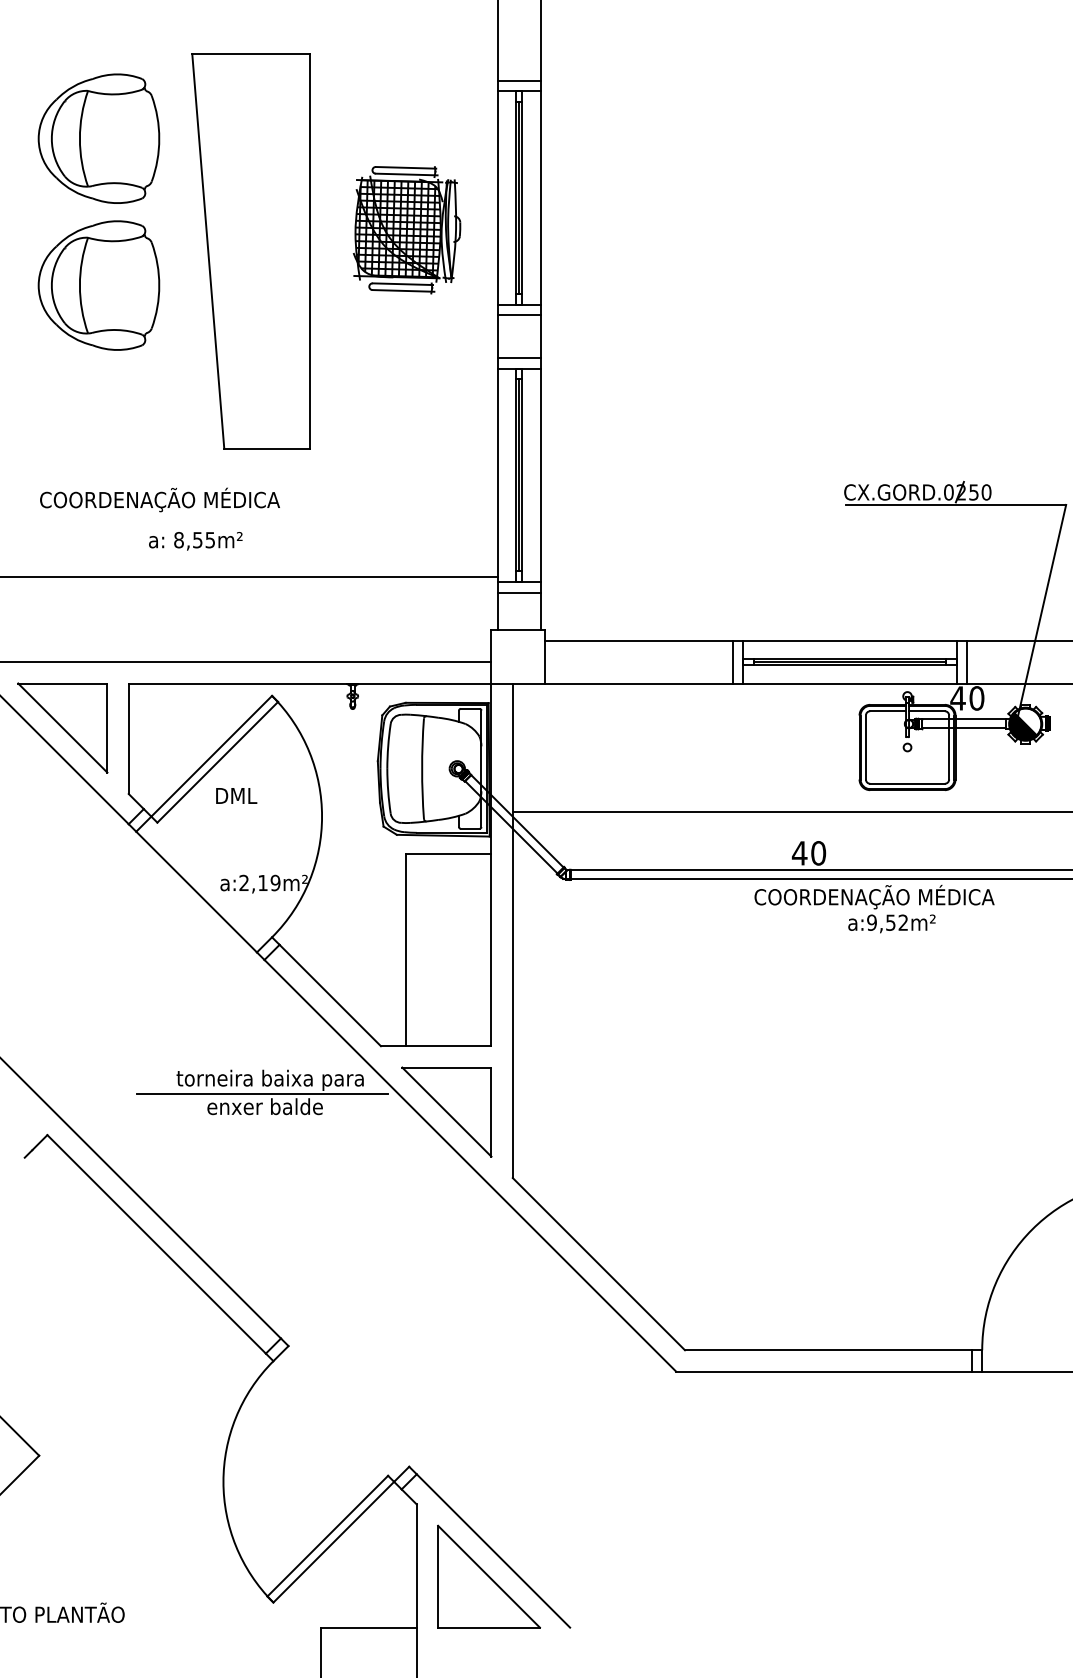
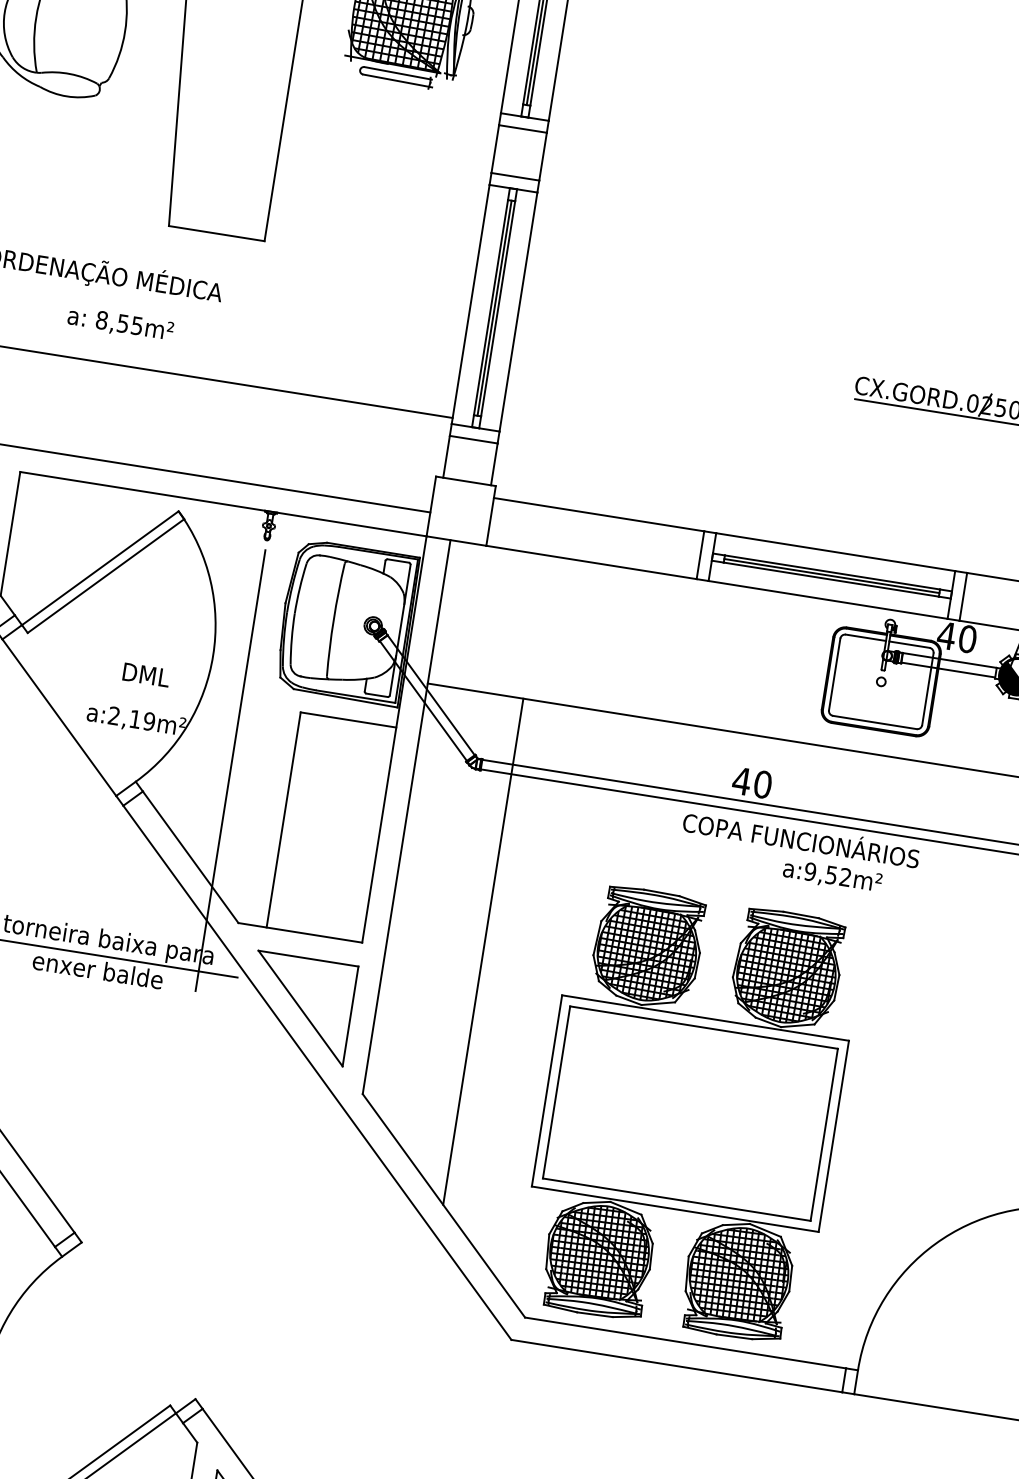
text: (236, 795) -> (146, 674), moved
text: (888, 896) -> (833, 845), COORDENAÇÃO MÉDICA -> COPA FUNCIONÁRIOS
line: (353, 914) -> (231, 770), added
line: (598, 1037) -> (483, 951), added
part: (800, 1149) -> (690, 1113), added

